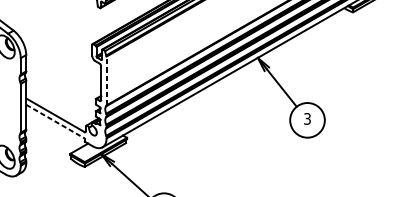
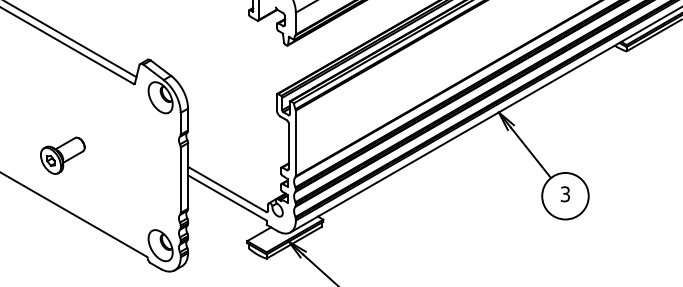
line: (106, 81) -> (295, 143), dashed -> solid
line: (55, 122) -> (227, 198), dashed -> solid

